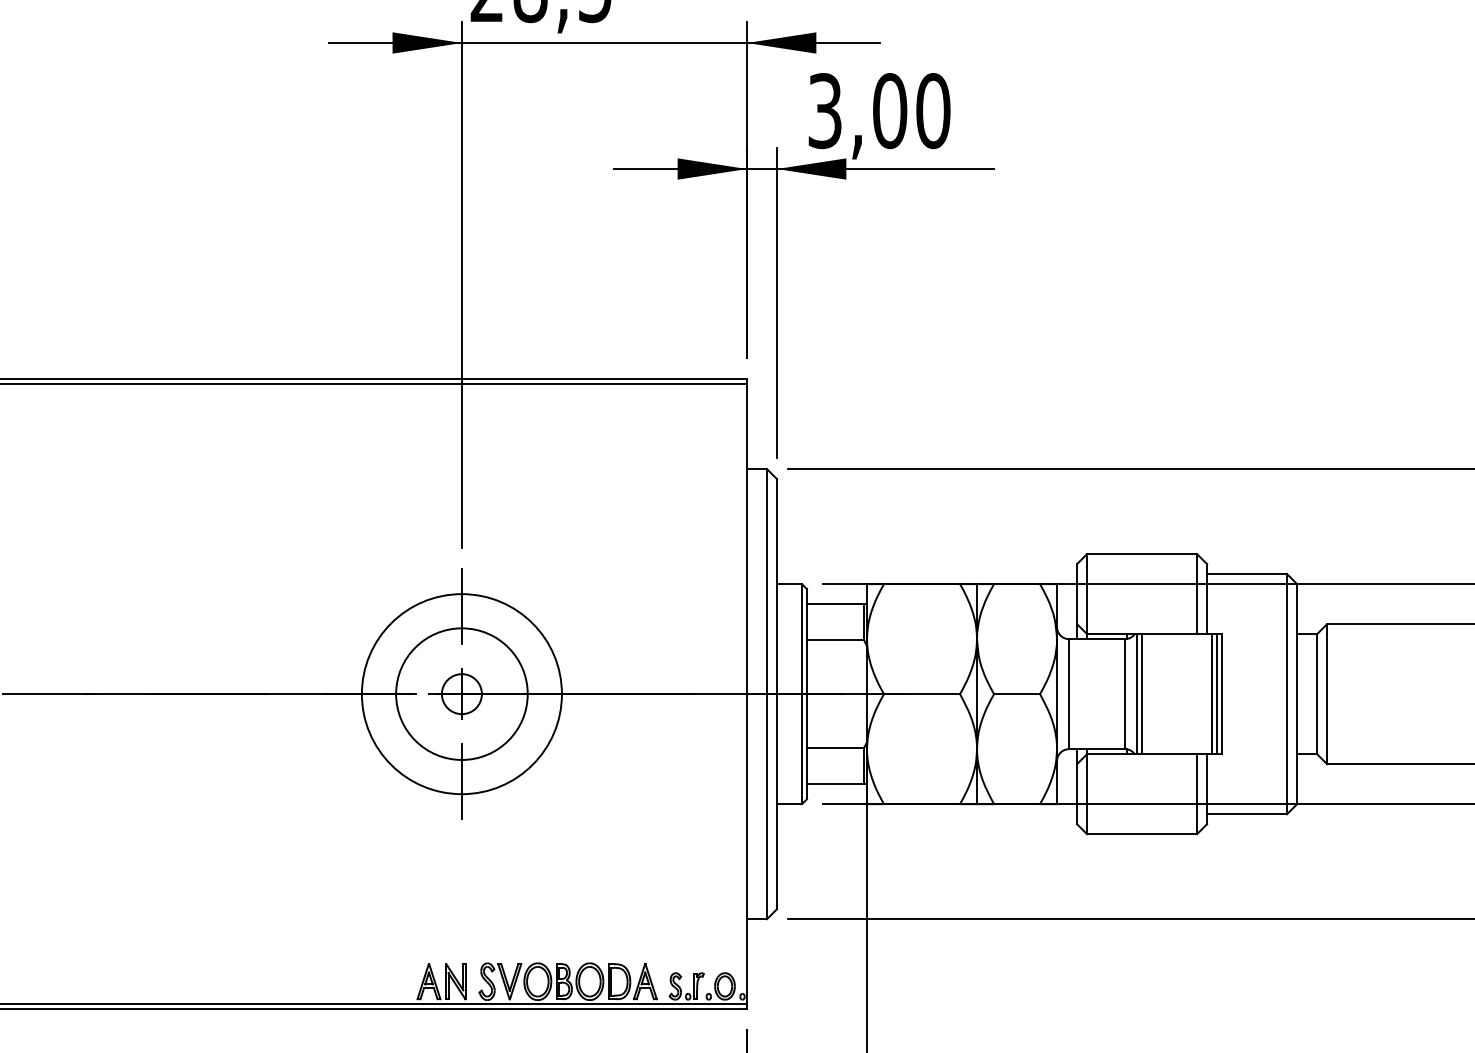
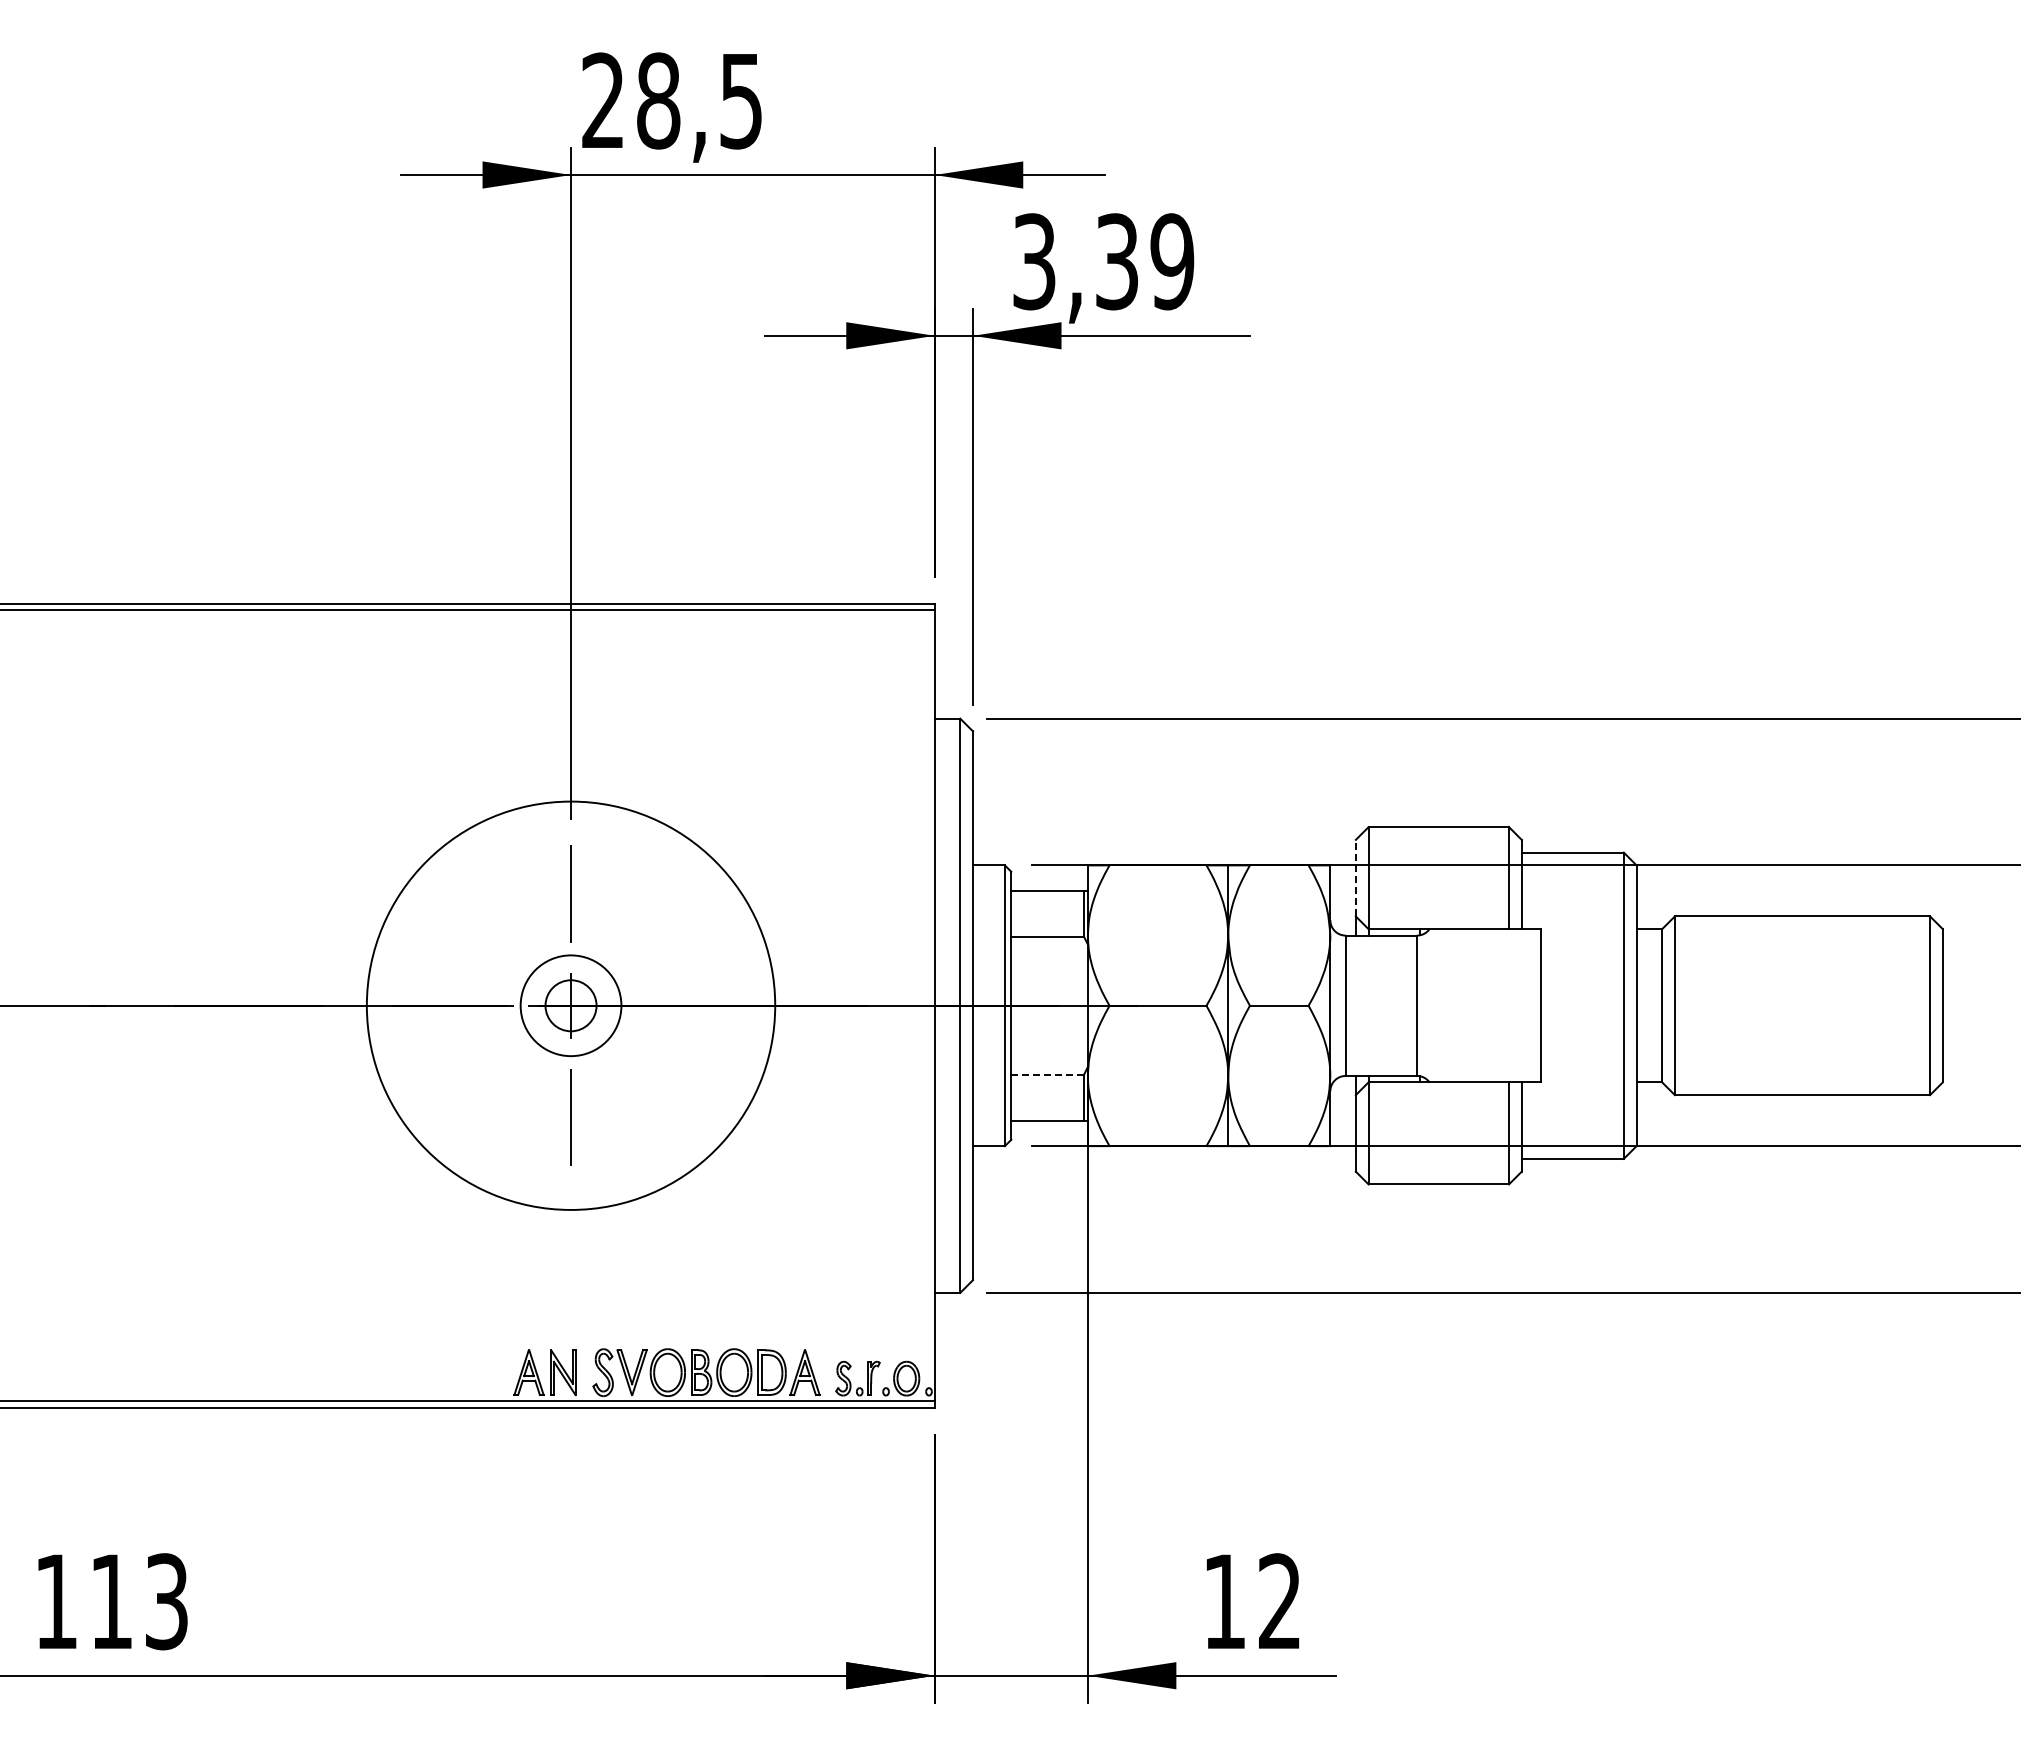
text: (911, 110) -> (1144, 261), 3,00 -> 3,39
line: (1076, 593) -> (1355, 877), solid -> dashed
circle: (461, 693) -> (570, 1005), size x1.6
circle: (462, 693) -> (571, 1005), size x0.6
line: (1137, 693) -> (1432, 1005), removed
line: (1141, 693) -> (1438, 1005), removed
line: (1212, 693) -> (1528, 1005), removed
line: (1217, 693) -> (1534, 1005), removed
line: (836, 748) -> (1048, 1074), solid -> dashed

